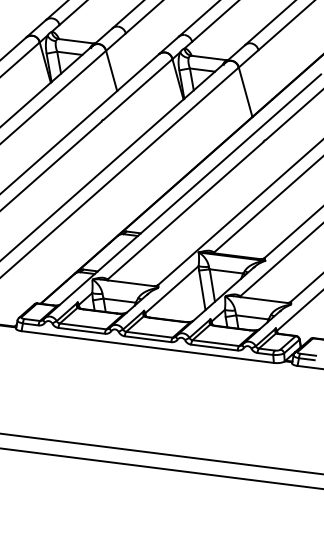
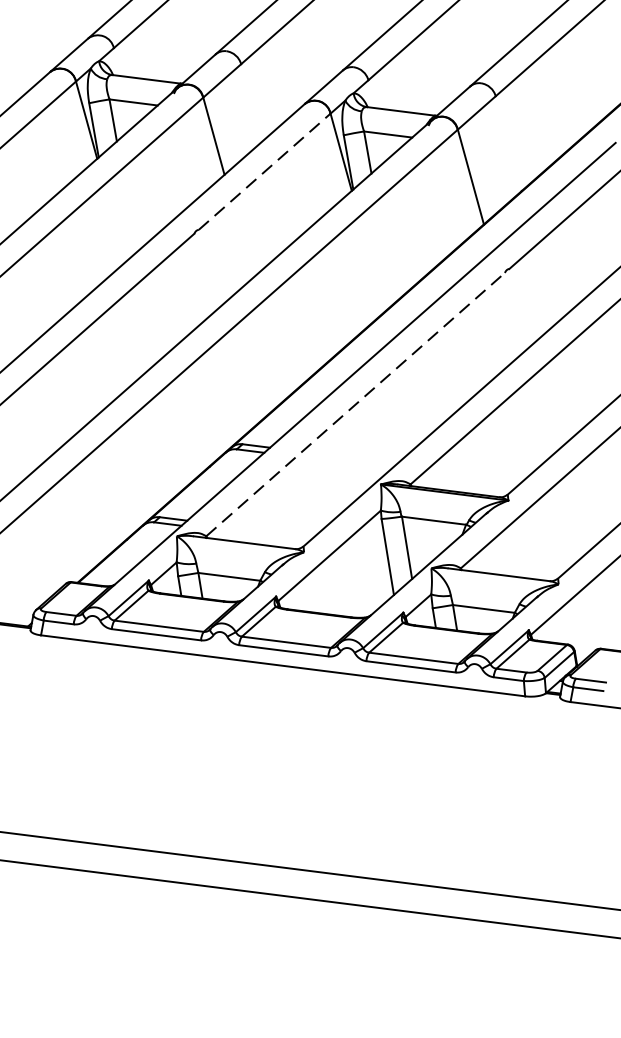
line: (138, 89) -> (265, 171), solid -> dashed
line: (185, 210) -> (355, 403), solid -> dashed

